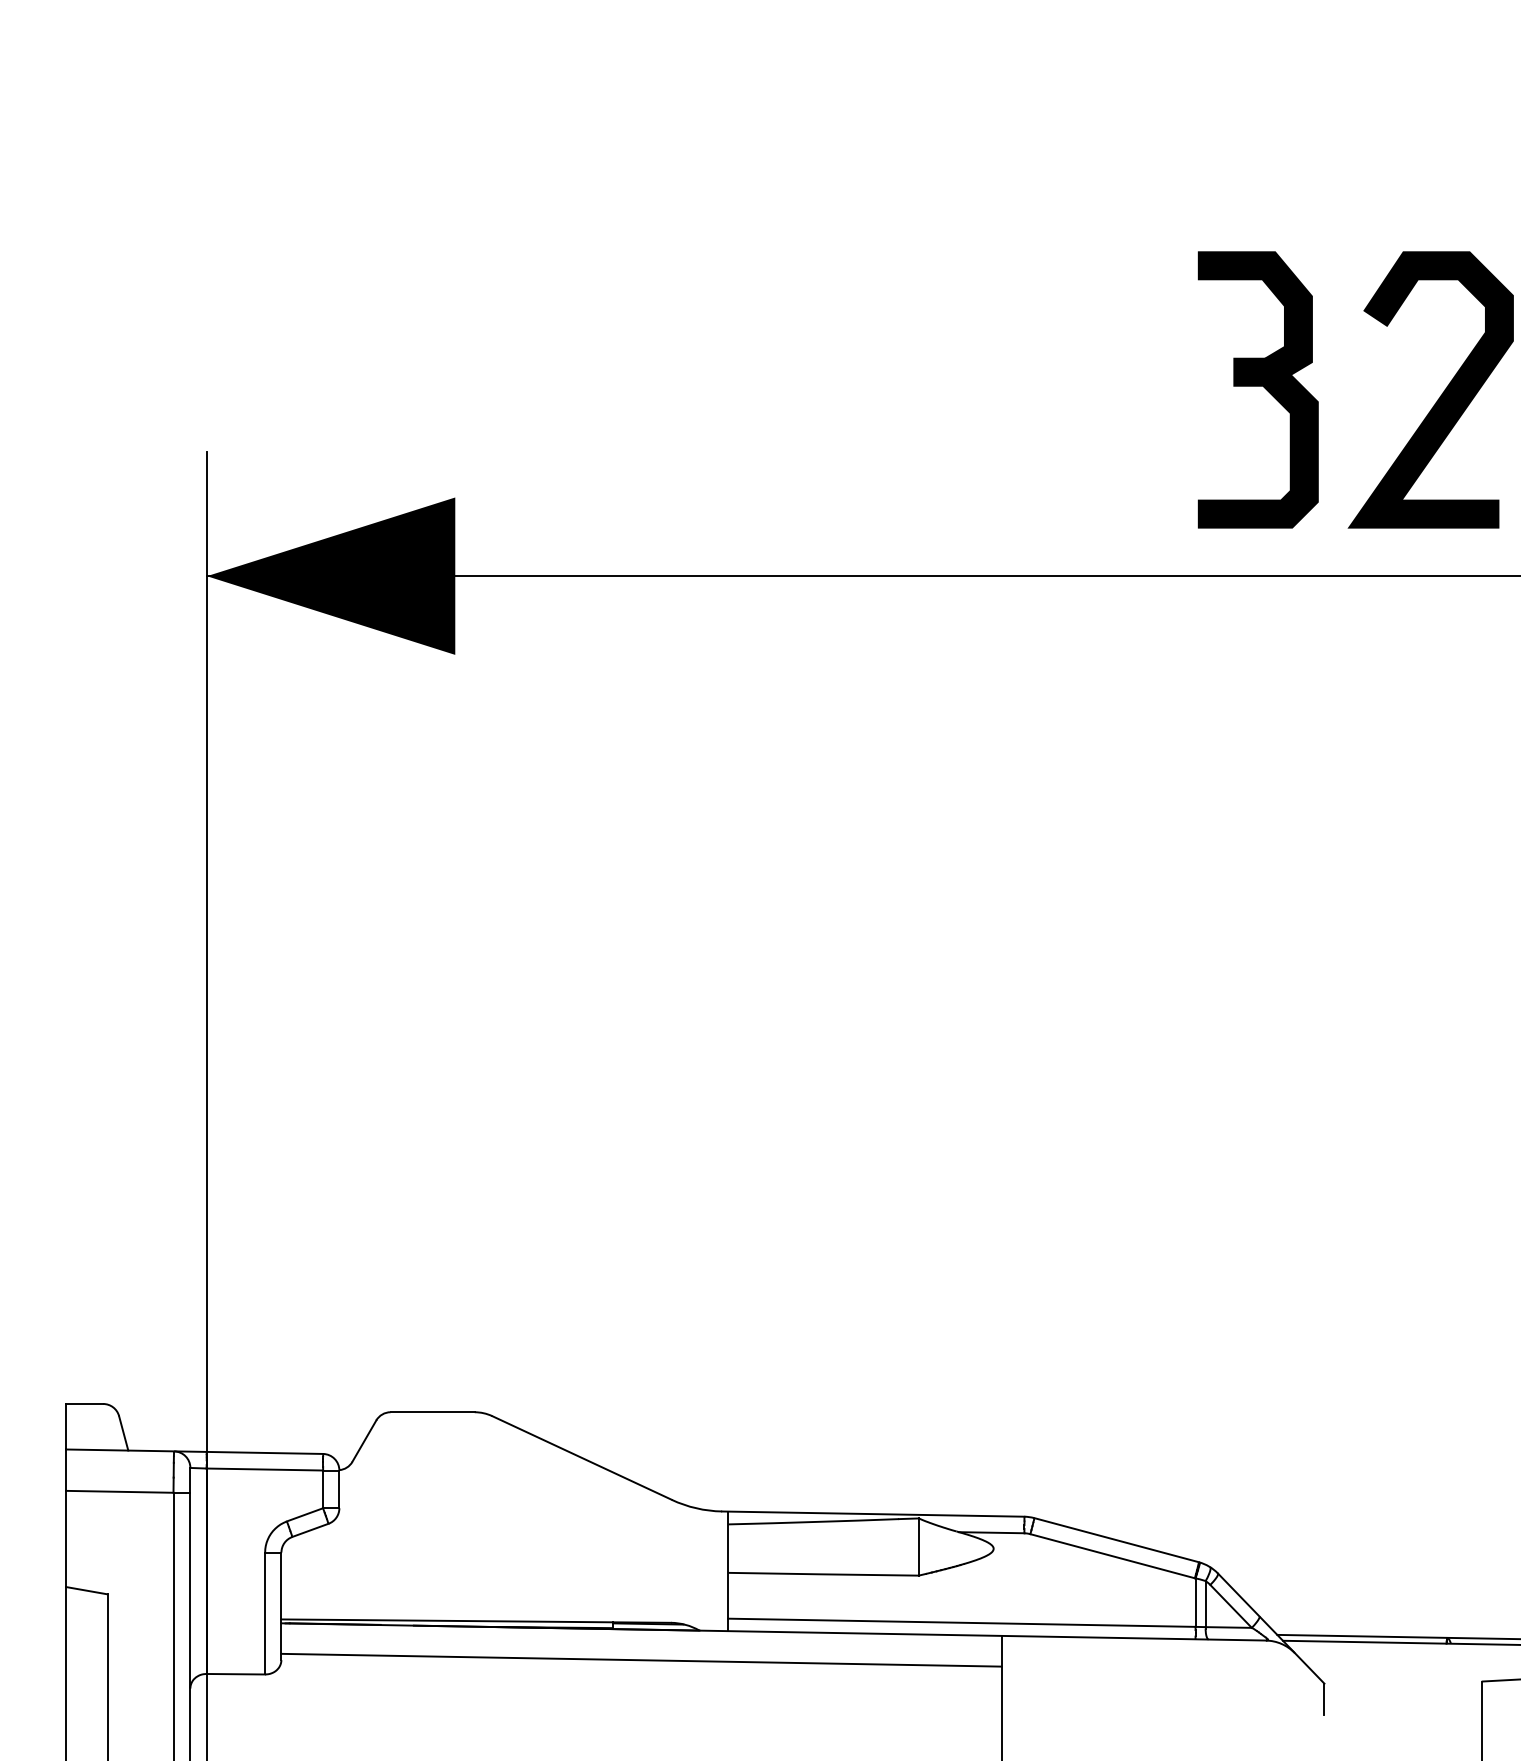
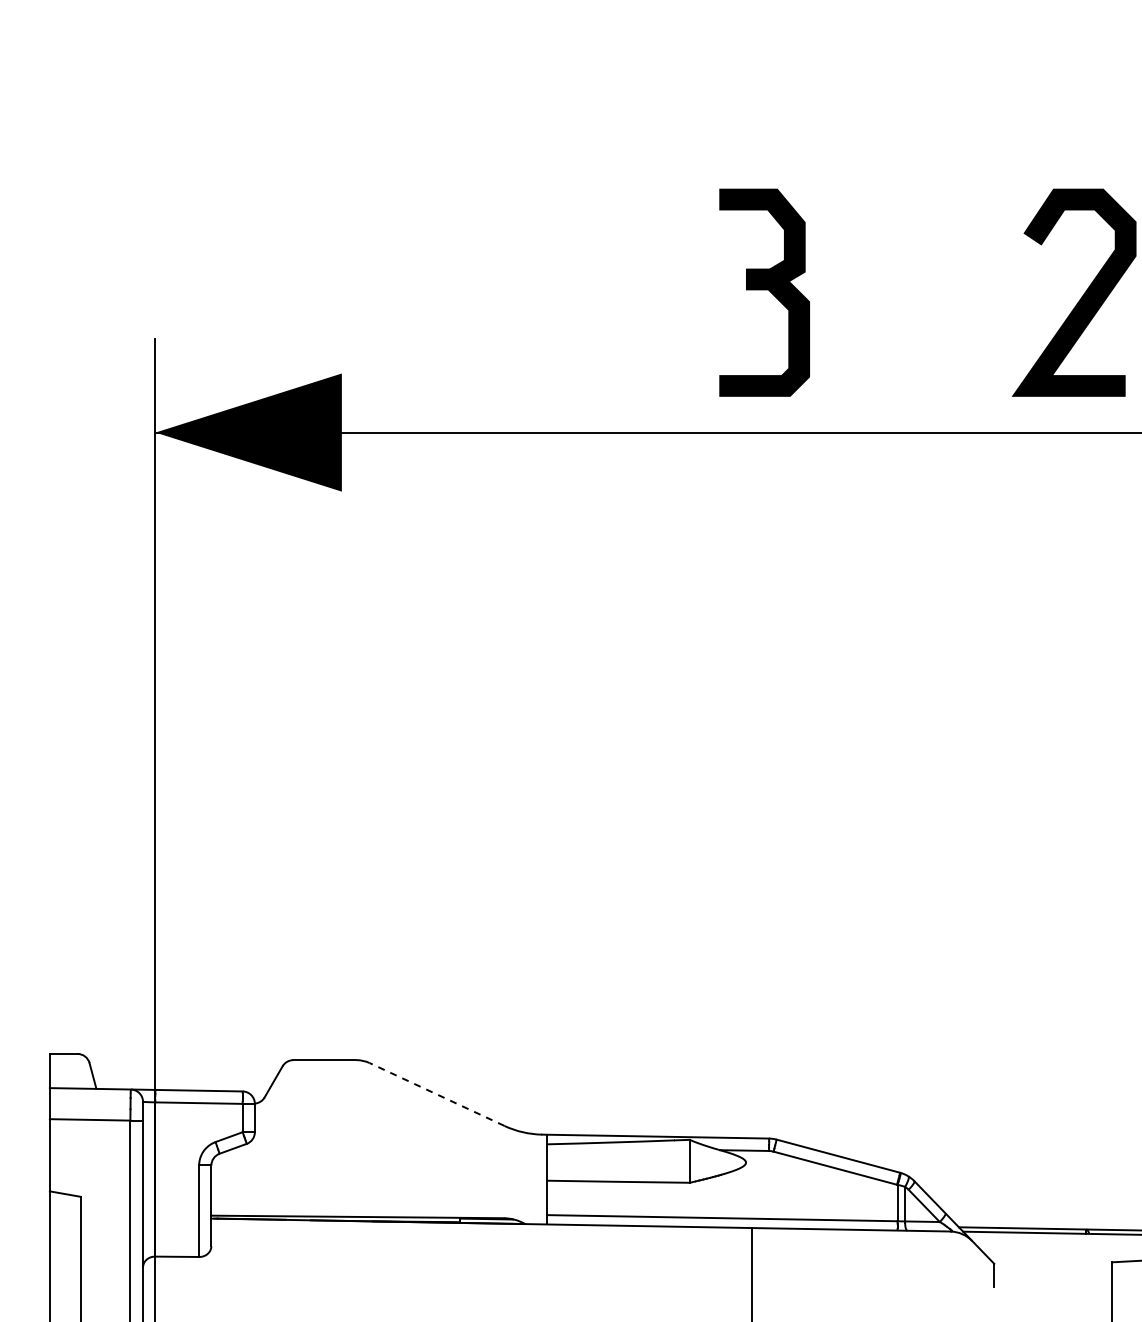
part: (1258, 389) -> (764, 292), moved
line: (581, 1458) -> (436, 1094), solid -> dashed
line: (641, 1660) -> (481, 1246), removed

